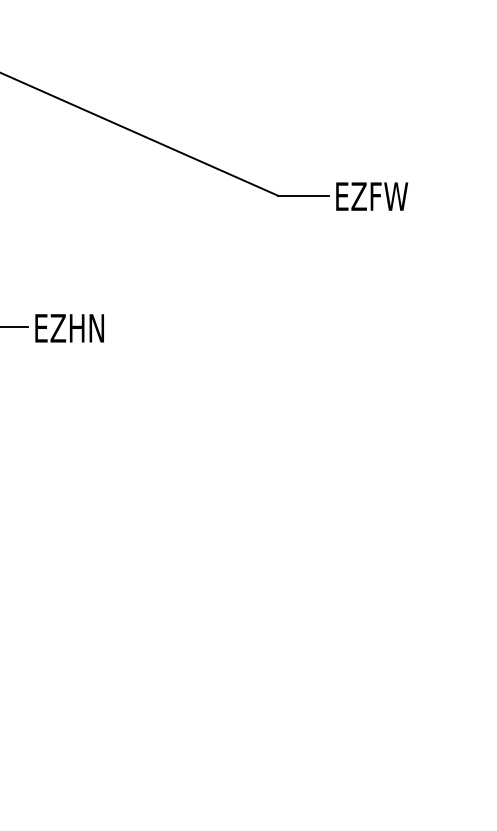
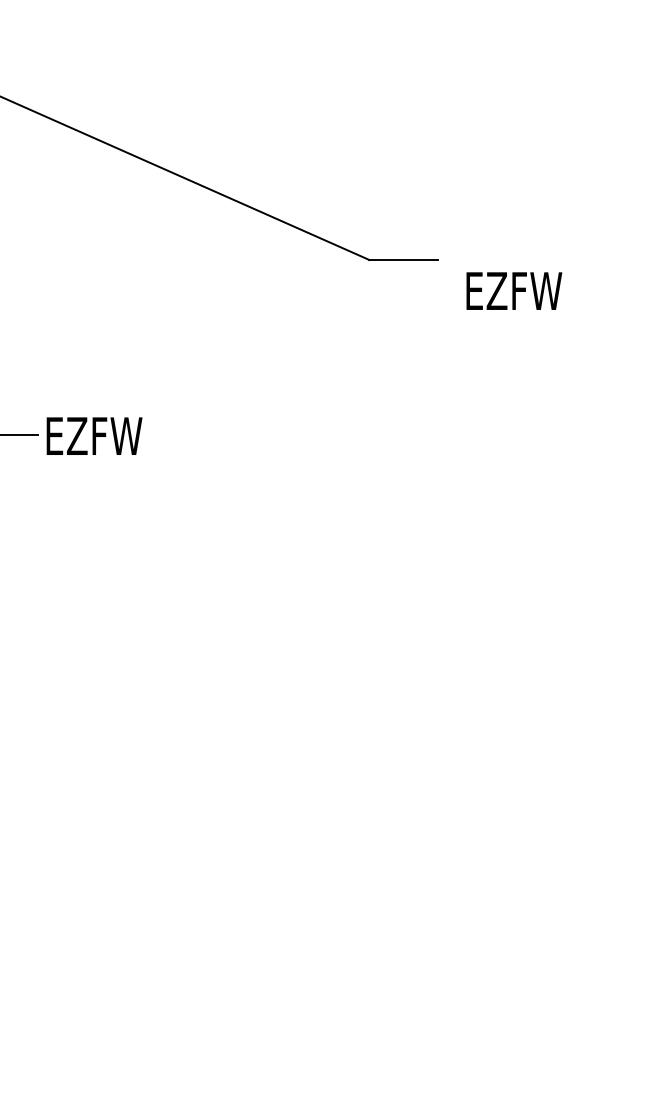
text: (372, 196) -> (514, 290), moved
text: (90, 327) -> (119, 435), EZHN -> EZFW

